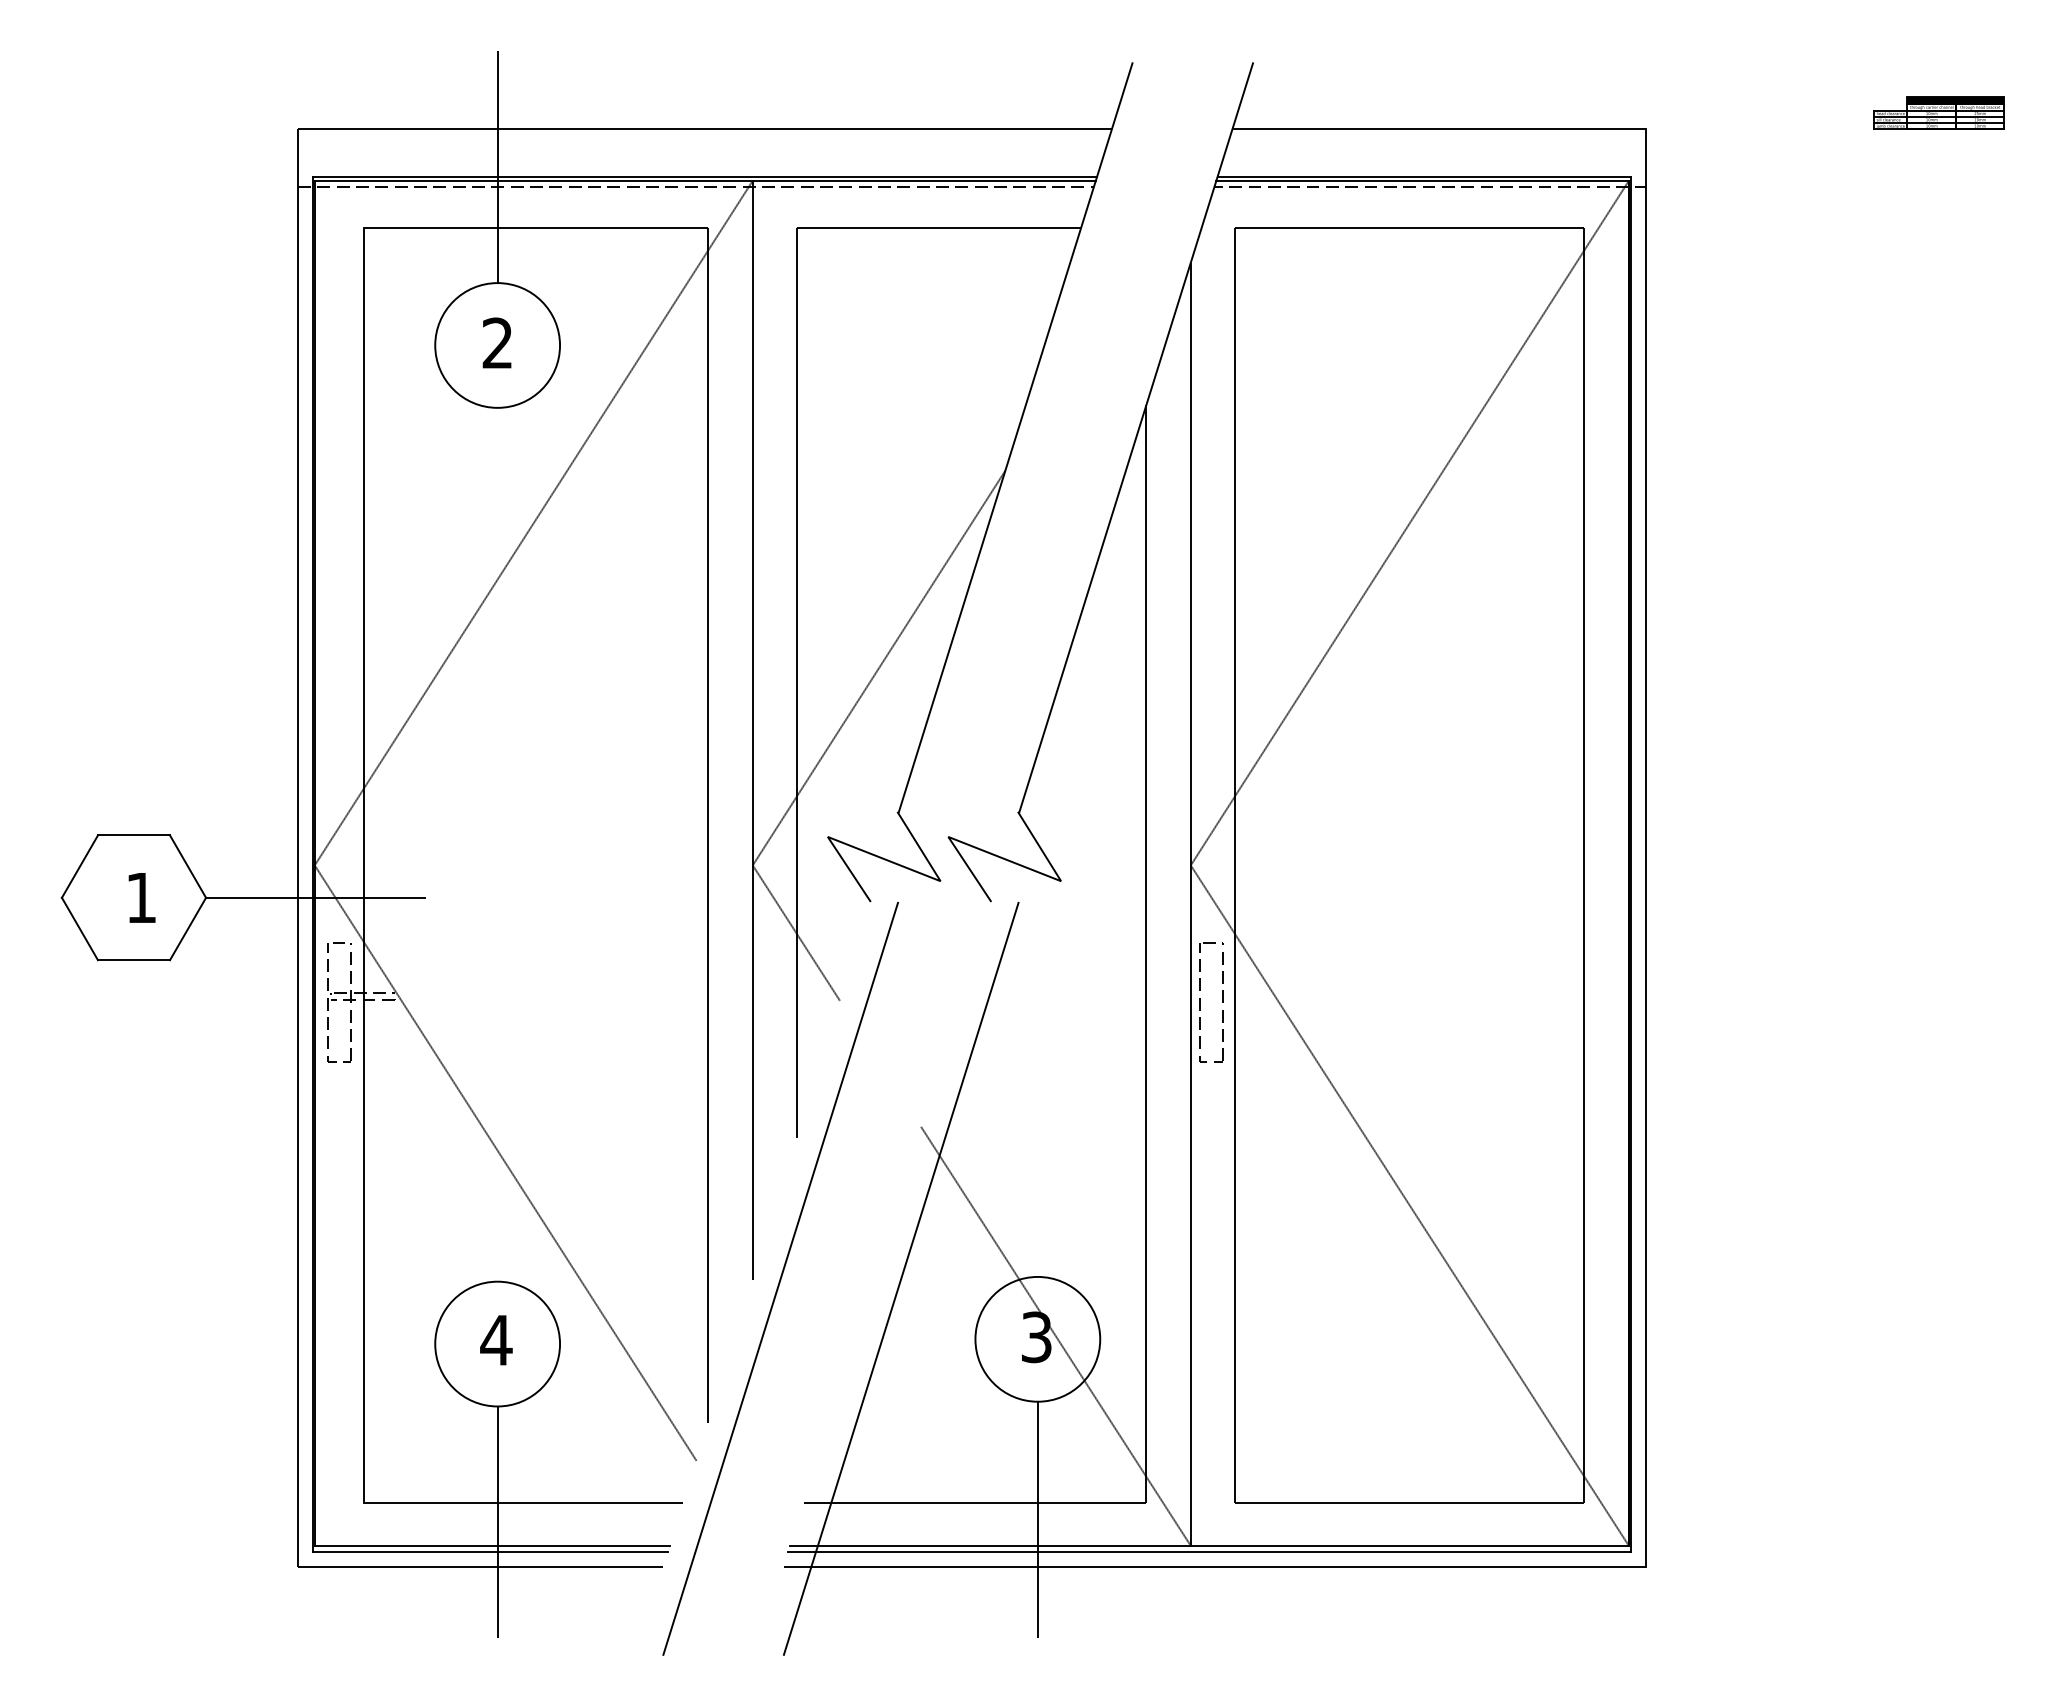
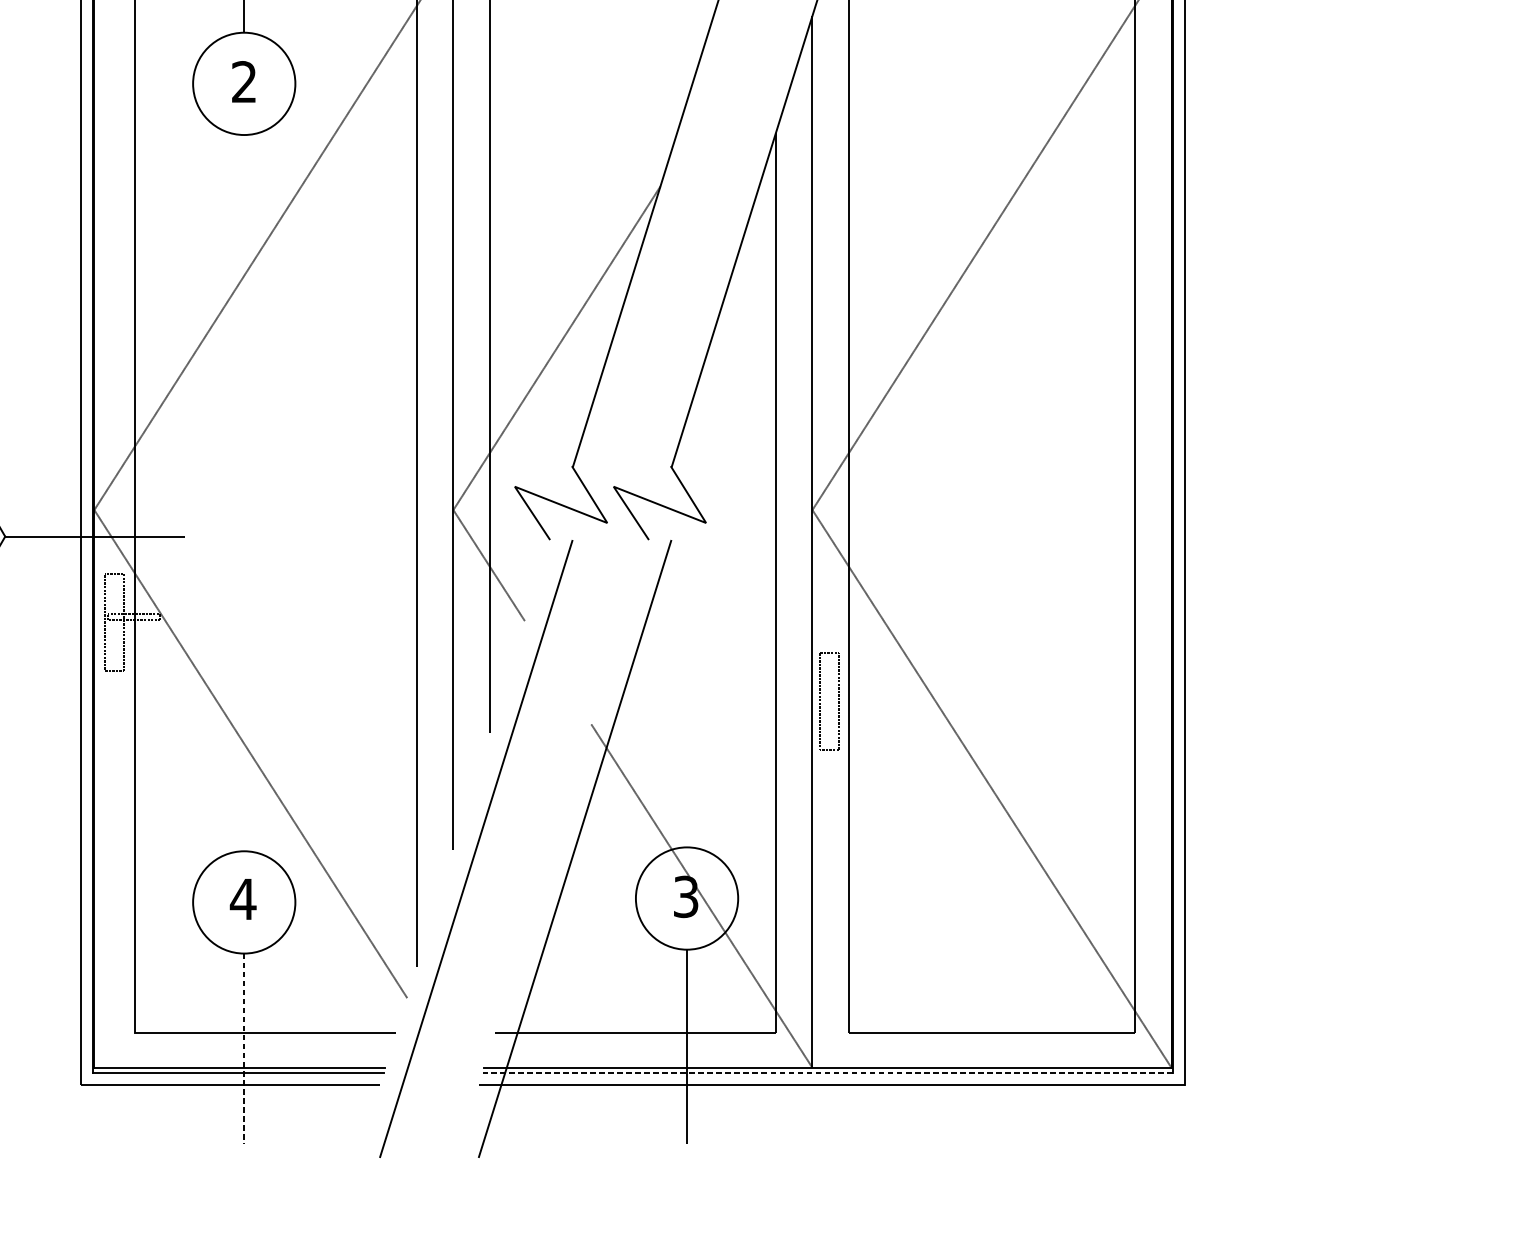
part: (1200, 1002) -> (820, 701), moved
line: (497, 1522) -> (244, 1048), solid -> dashed
line: (1209, 1552) -> (827, 1073), solid -> dashed

